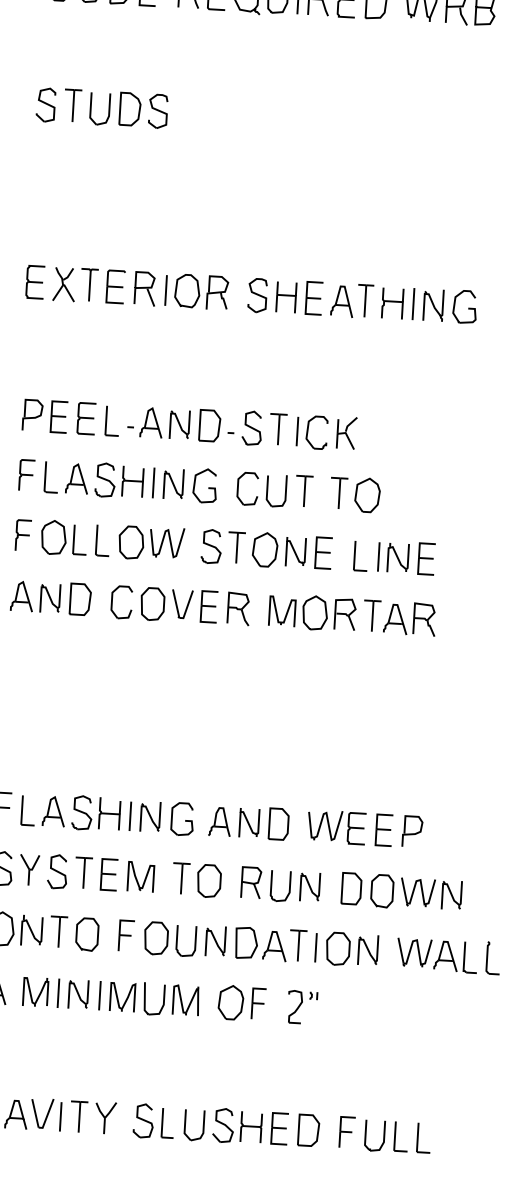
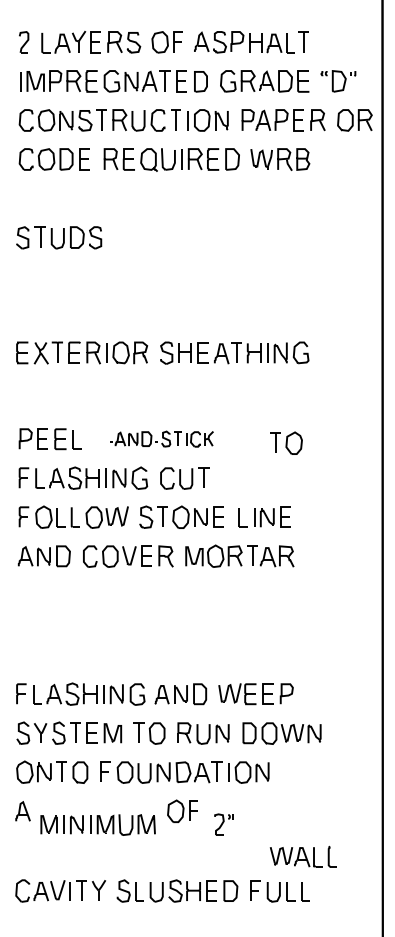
part: (242, 426) -> (161, 438), size x0.7
part: (355, 493) -> (286, 442), moved
part: (446, 954) -> (302, 856), moved
part: (110, 995) -> (97, 824), moved
part: (301, 1006) -> (223, 824), moved

